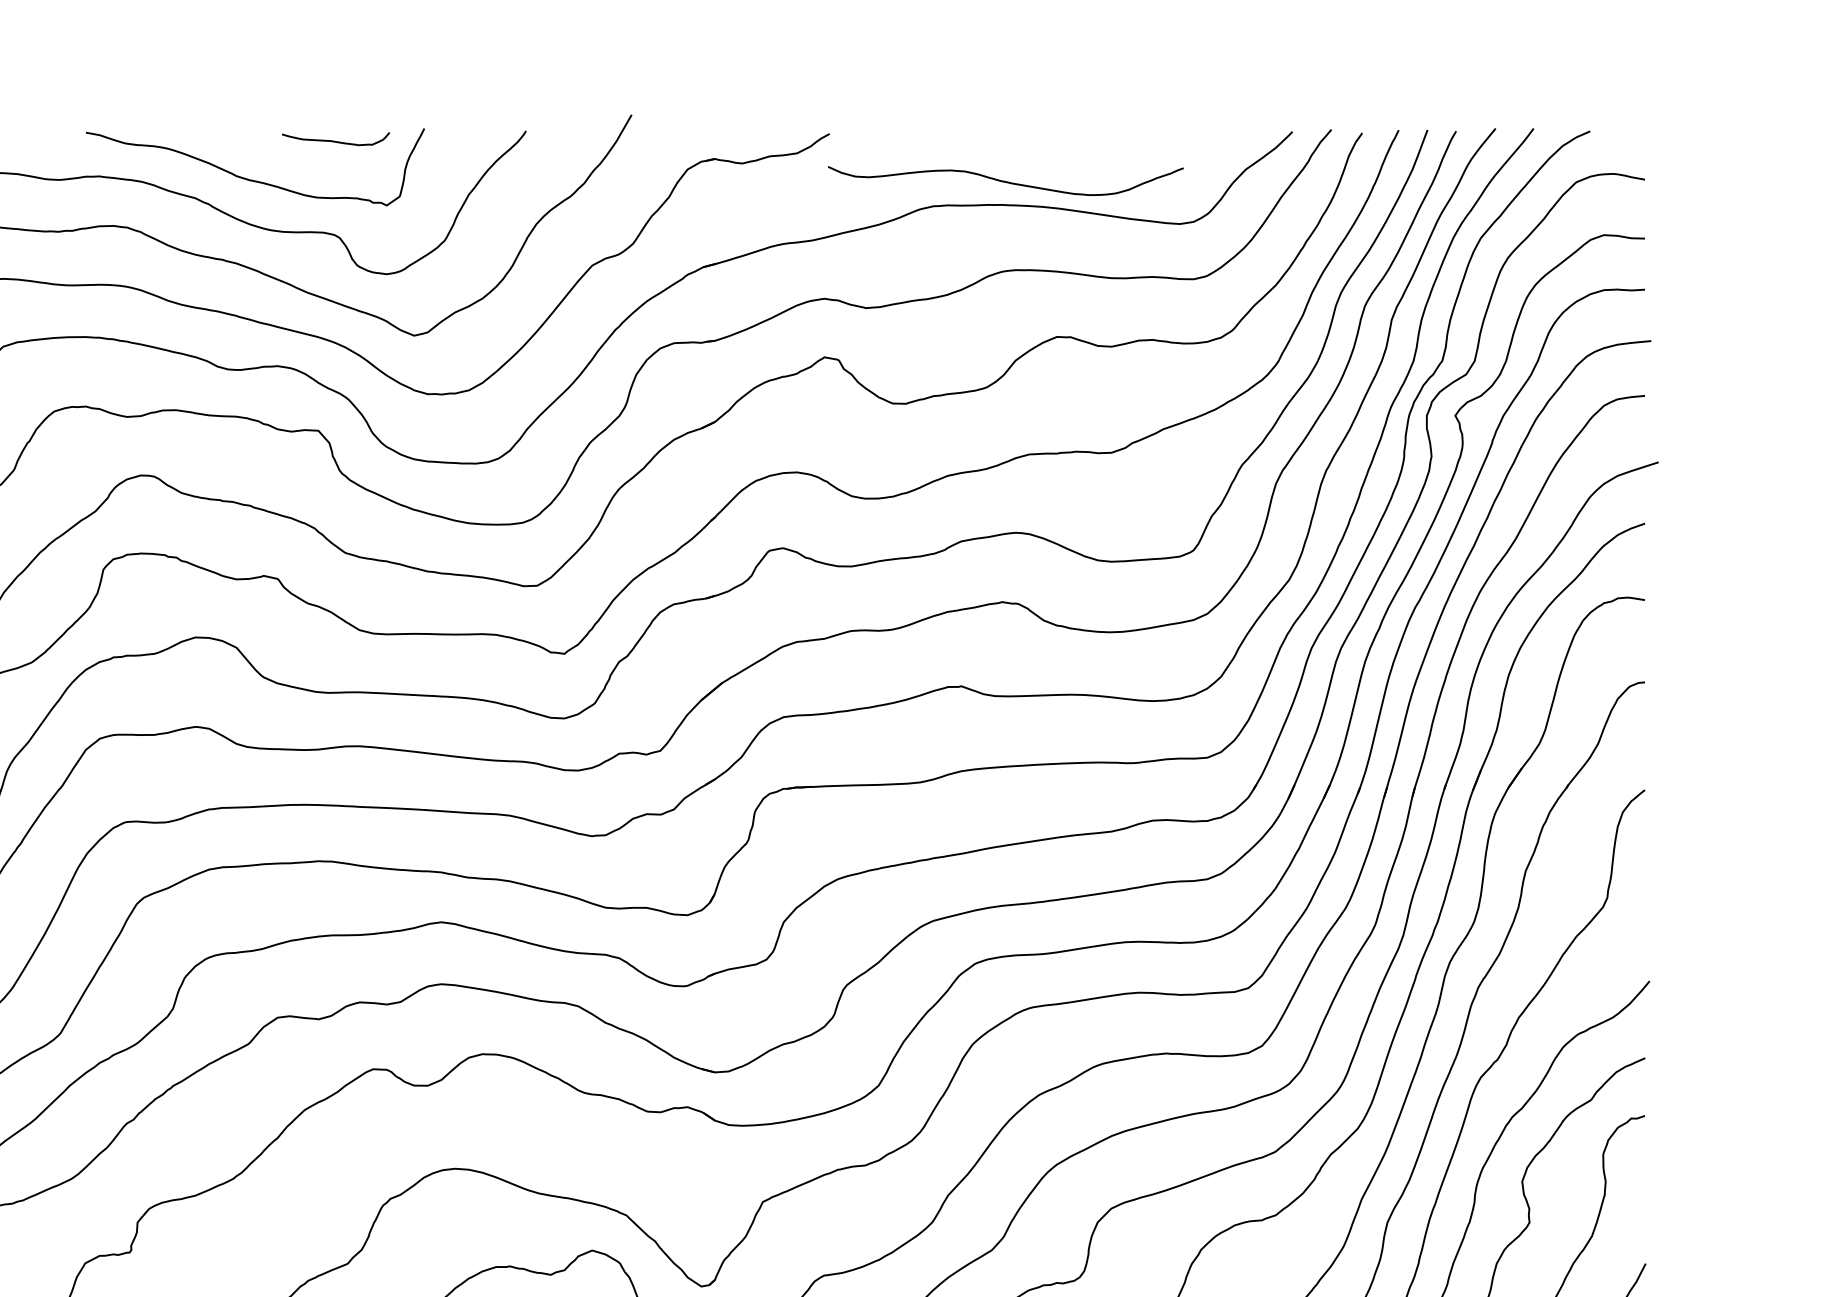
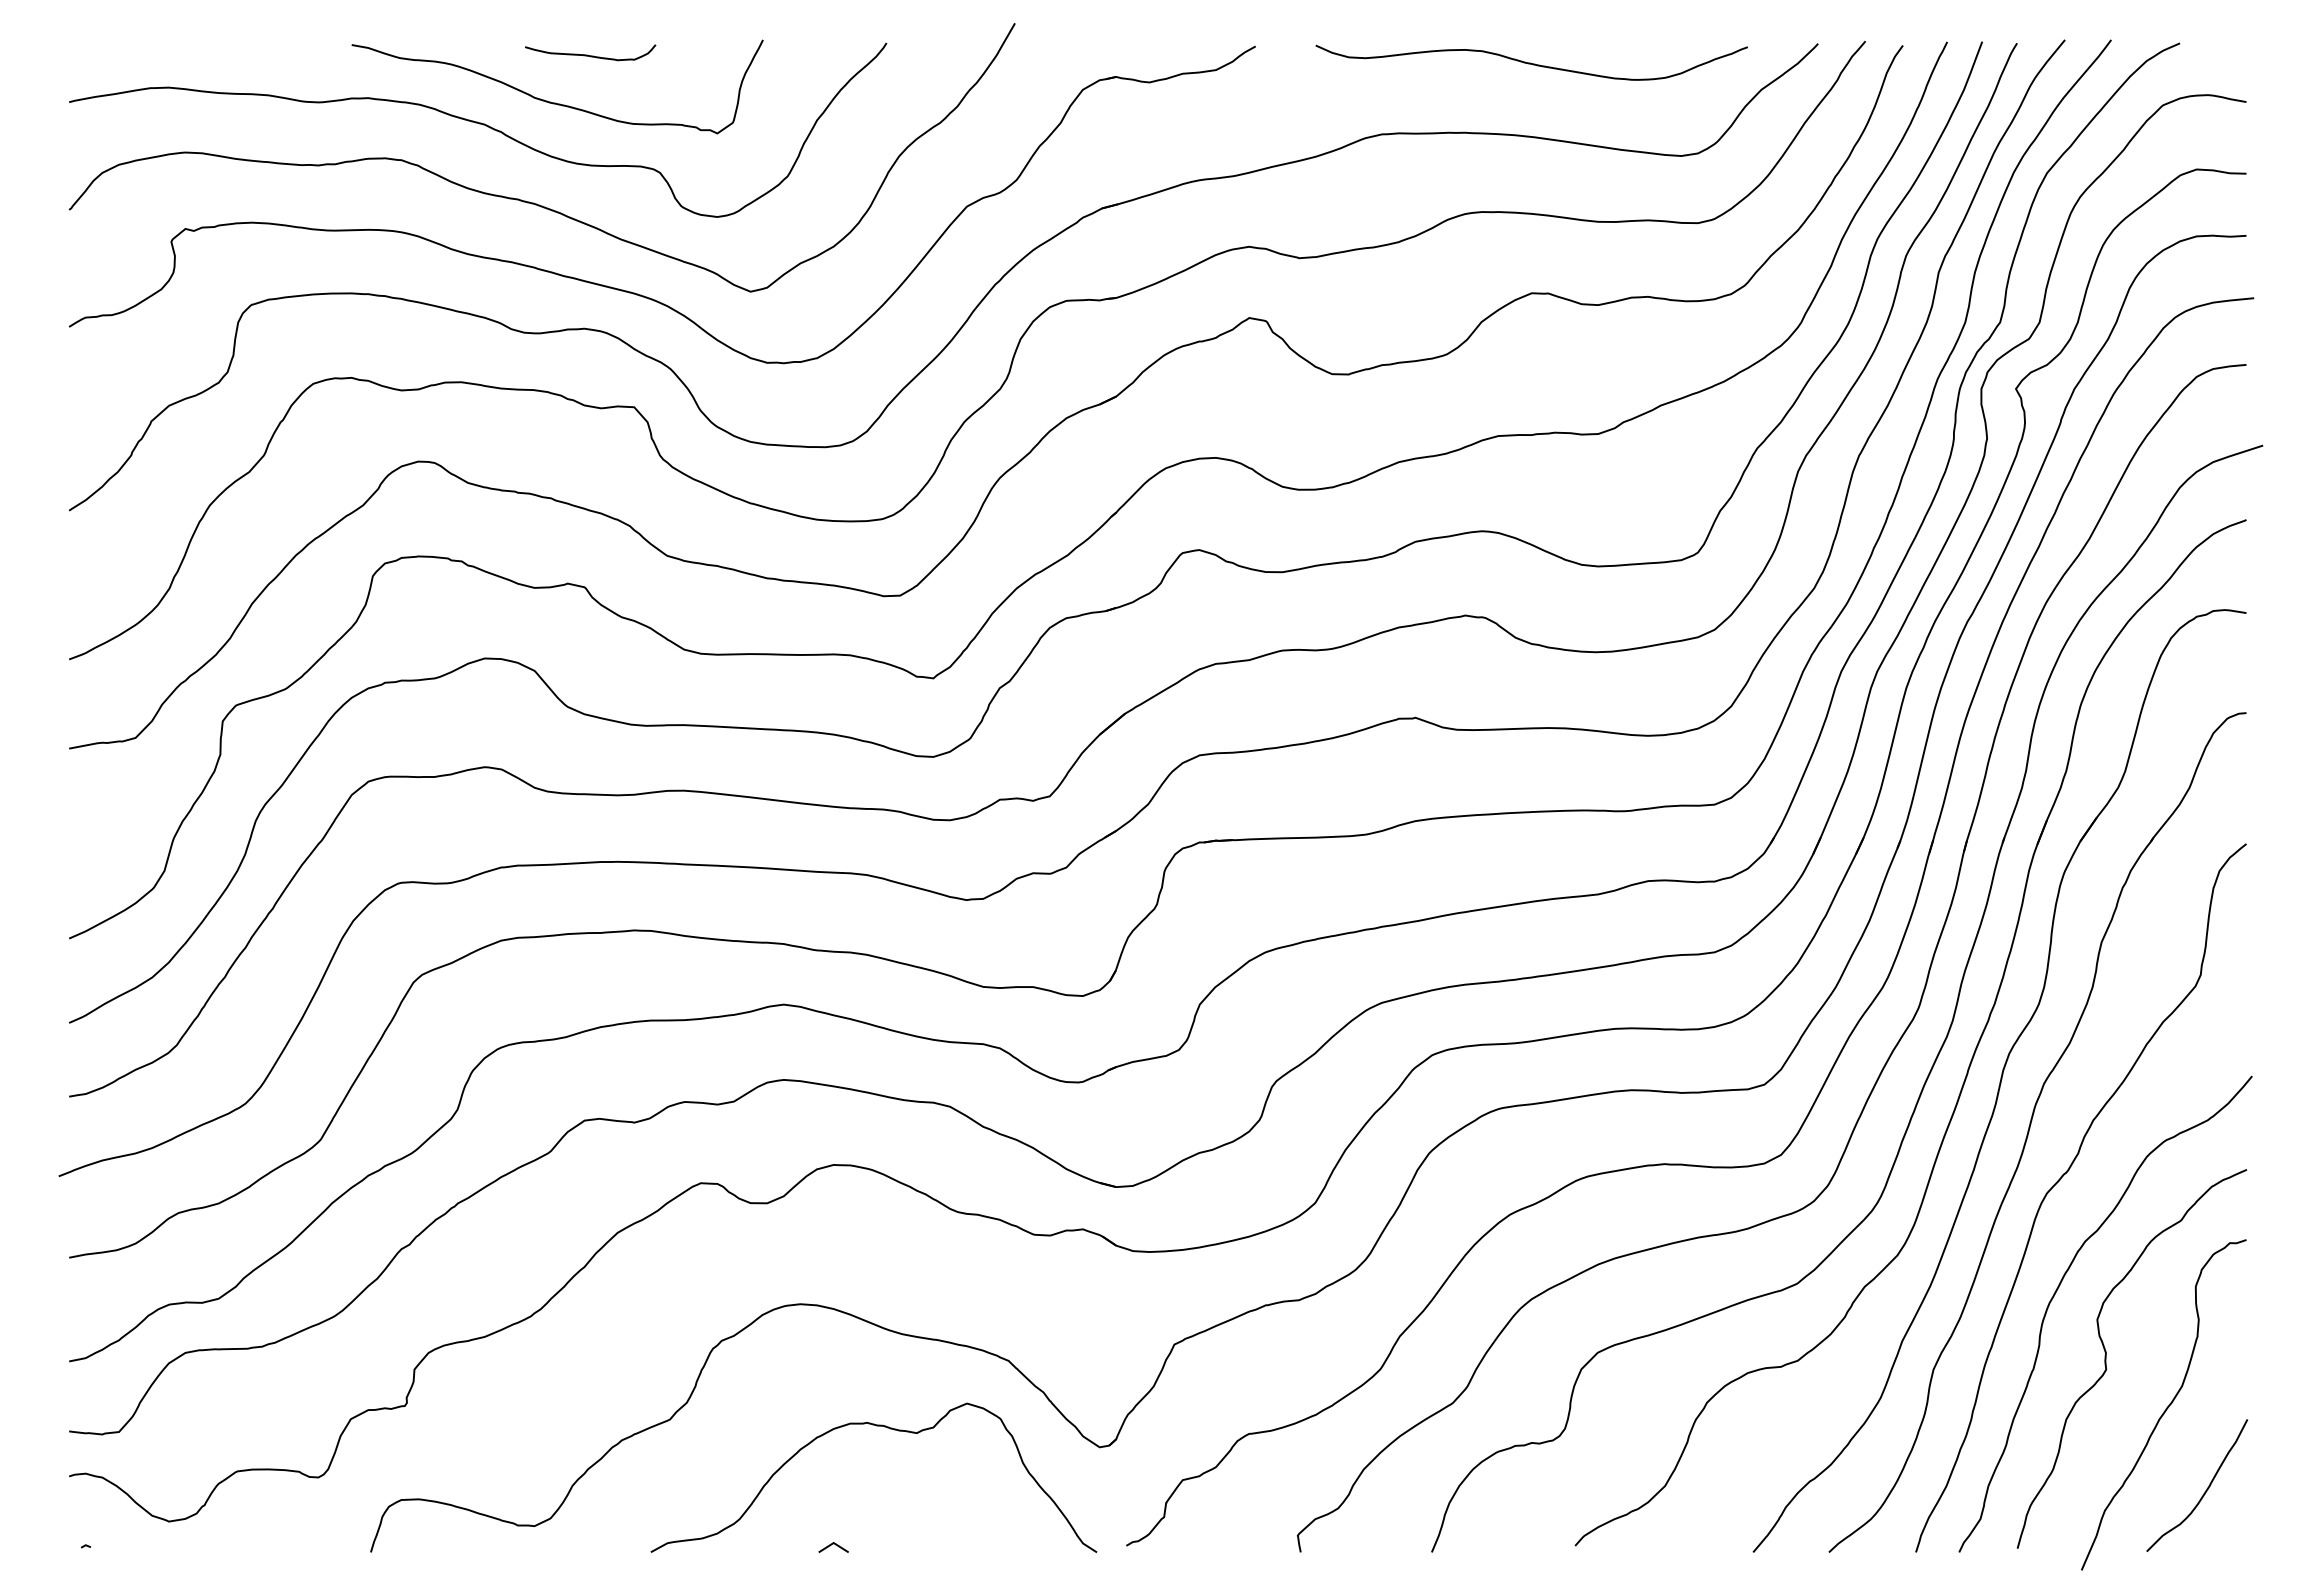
curve: (335, 141) -> (590, 55), moved
curve: (1004, 180) -> (1530, 62), moved

